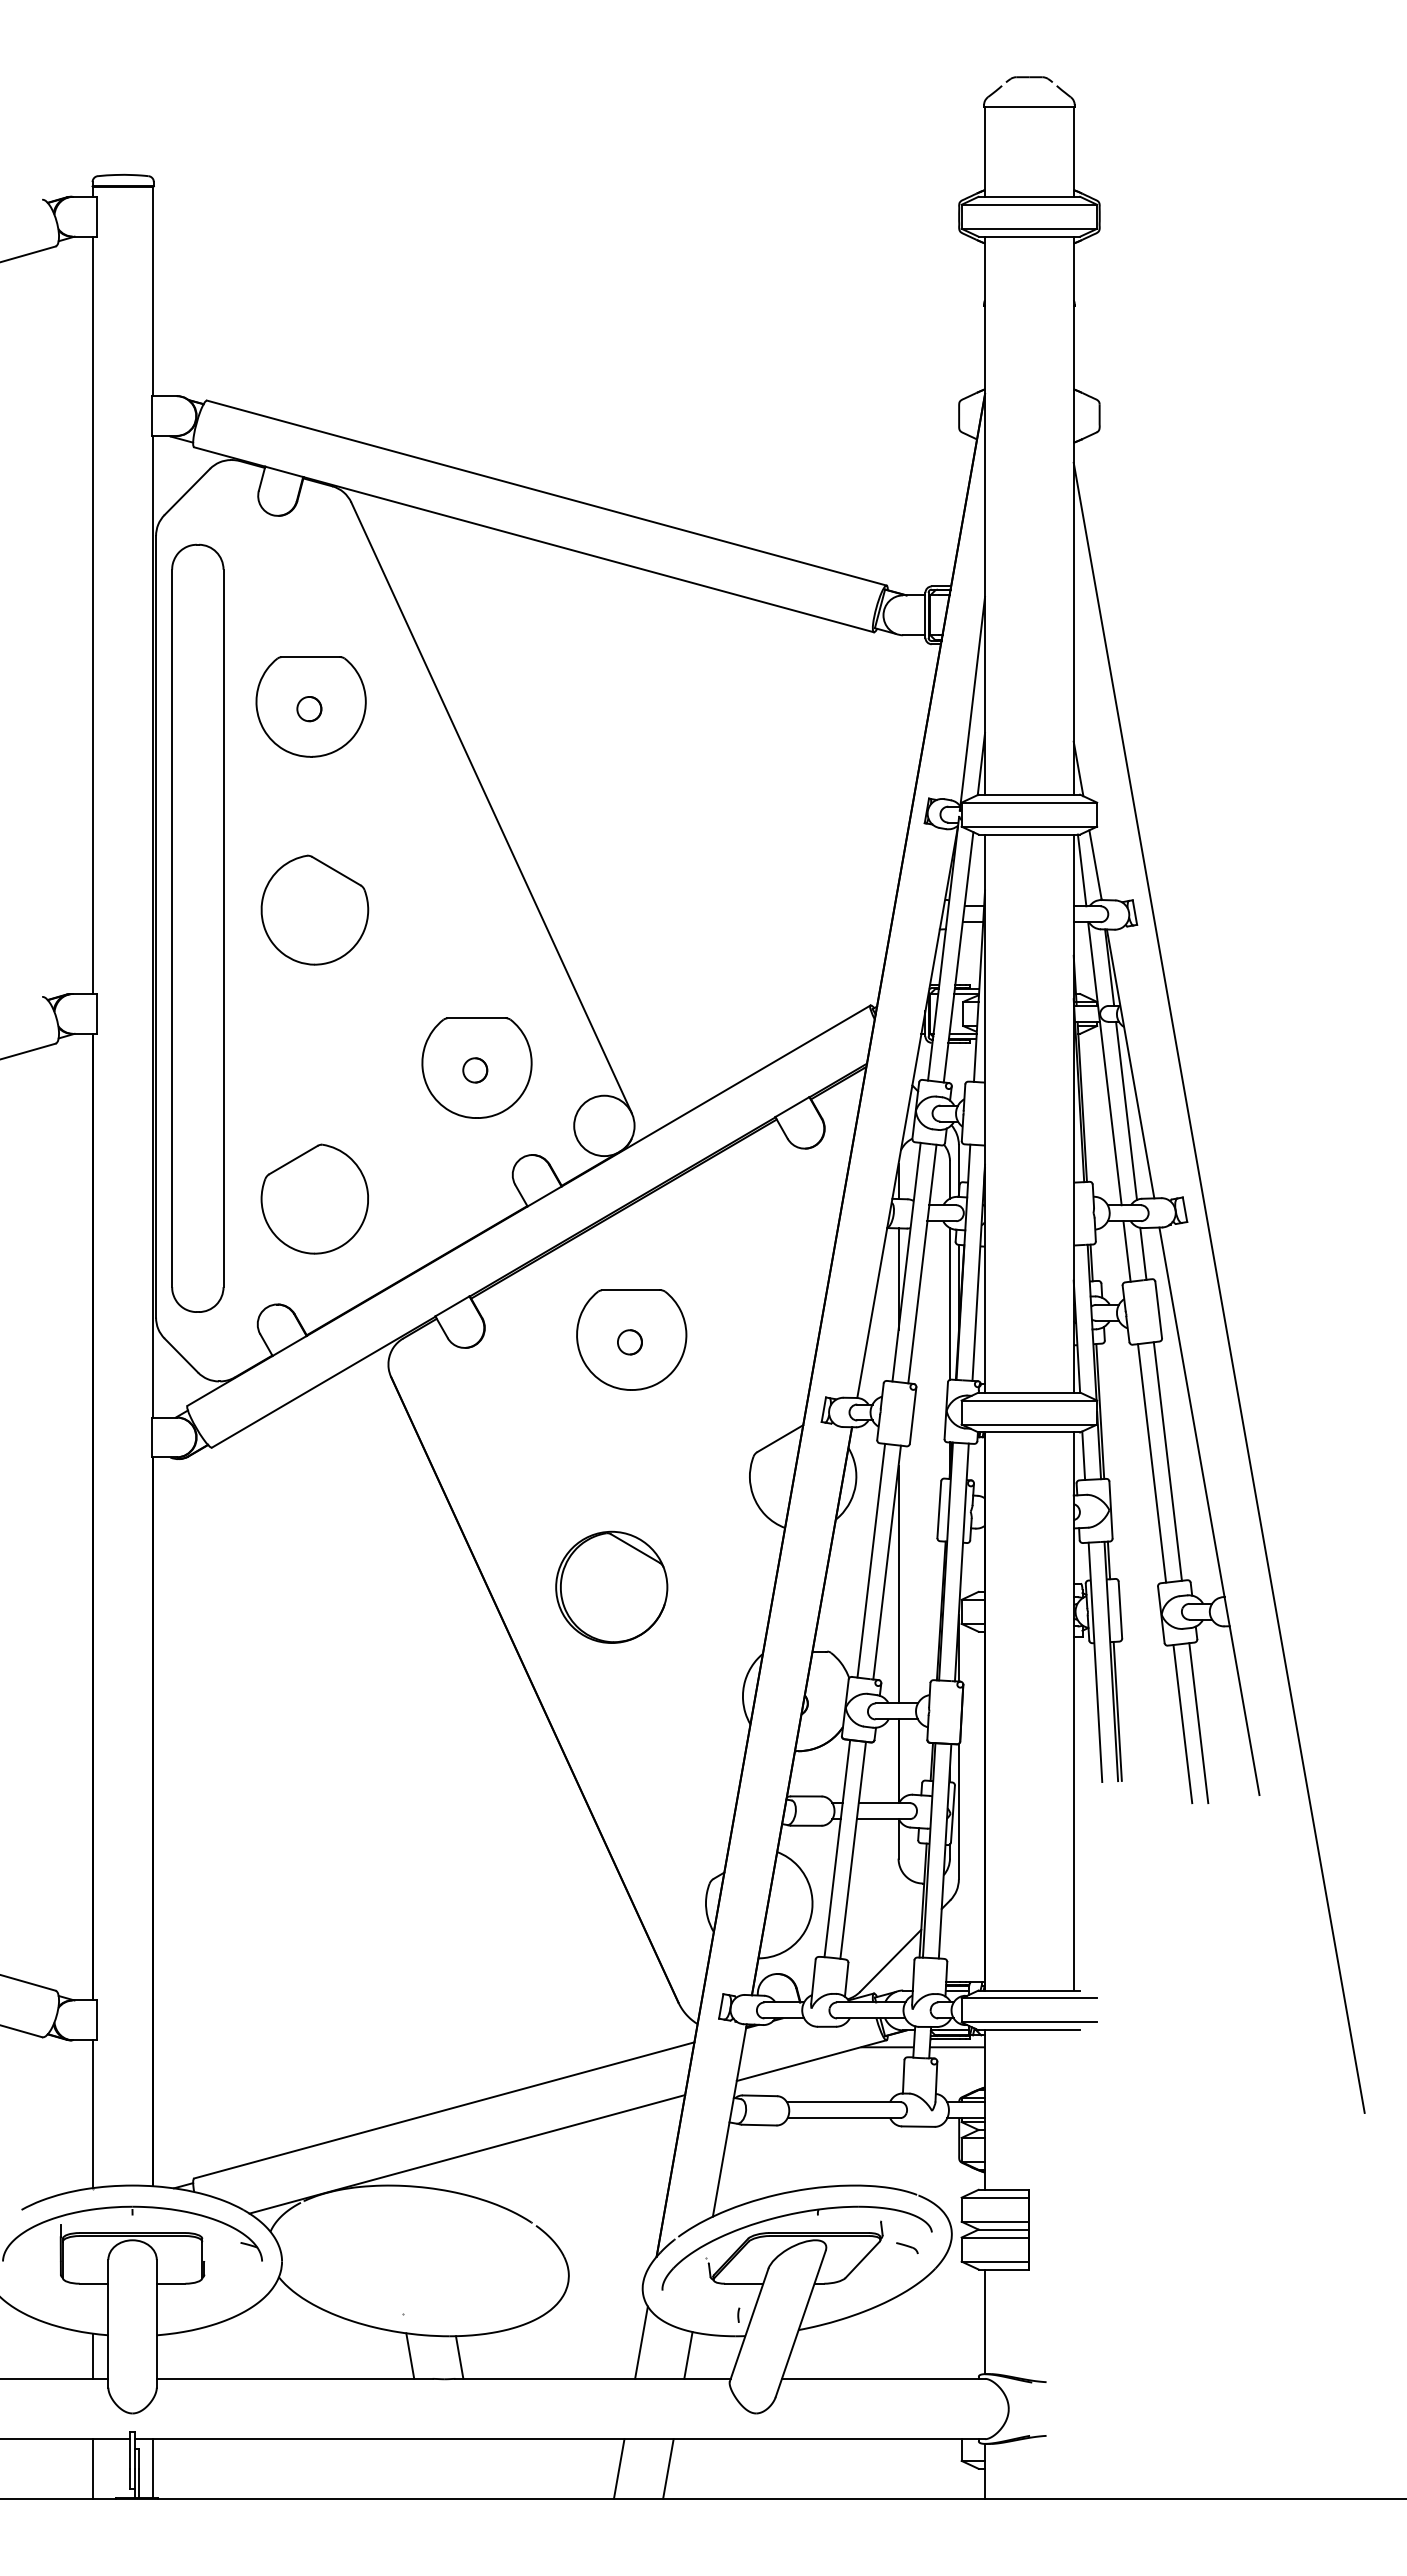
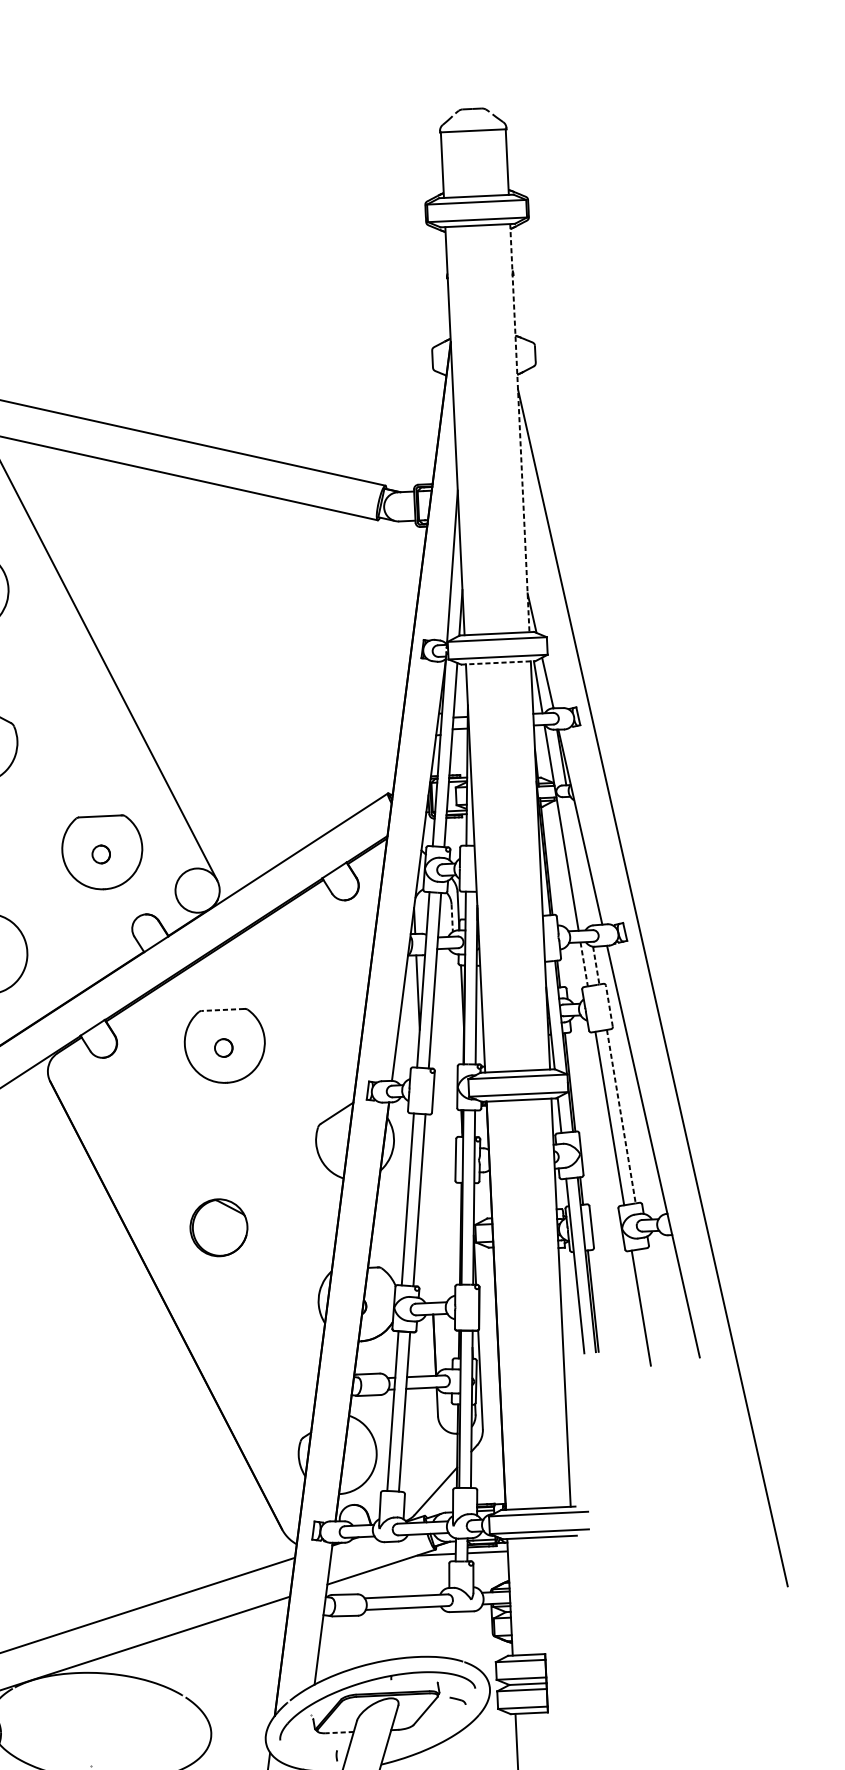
line: (1073, 516) -> (519, 428), solid -> dashed
line: (1029, 834) -> (498, 662), solid -> dashed
line: (1126, 1110) -> (578, 861), removed
line: (949, 1179) -> (451, 917), solid -> dashed
line: (1127, 1251) -> (584, 964), solid -> dashed
line: (1143, 1254) -> (596, 966), solid -> dashed
line: (630, 1290) -> (222, 1010), solid -> dashed
line: (949, 1303) -> (456, 1008), removed
line: (1158, 1309) -> (609, 1005), solid -> dashed
line: (1167, 1462) -> (621, 1117), solid -> dashed
line: (898, 1584) -> (428, 1215), removed
part: (611, 1586) -> (218, 1227), size x0.7
line: (1198, 1723) -> (652, 1307), removed
line: (743, 2283) -> (339, 1732), solid -> dashed

